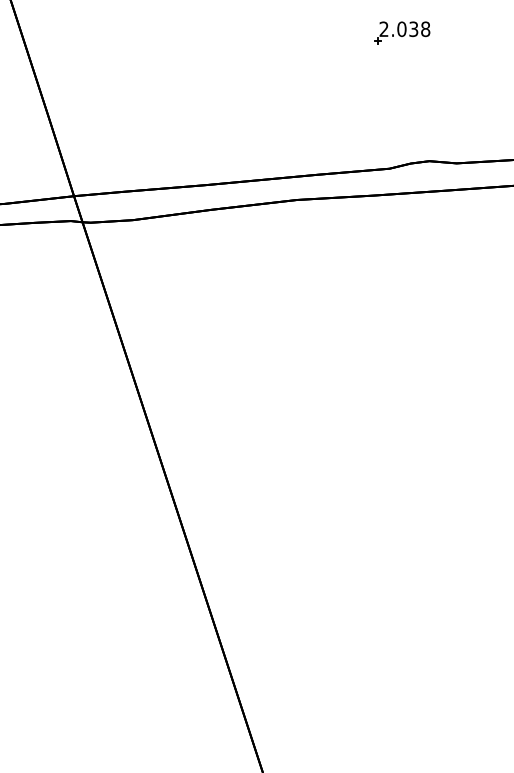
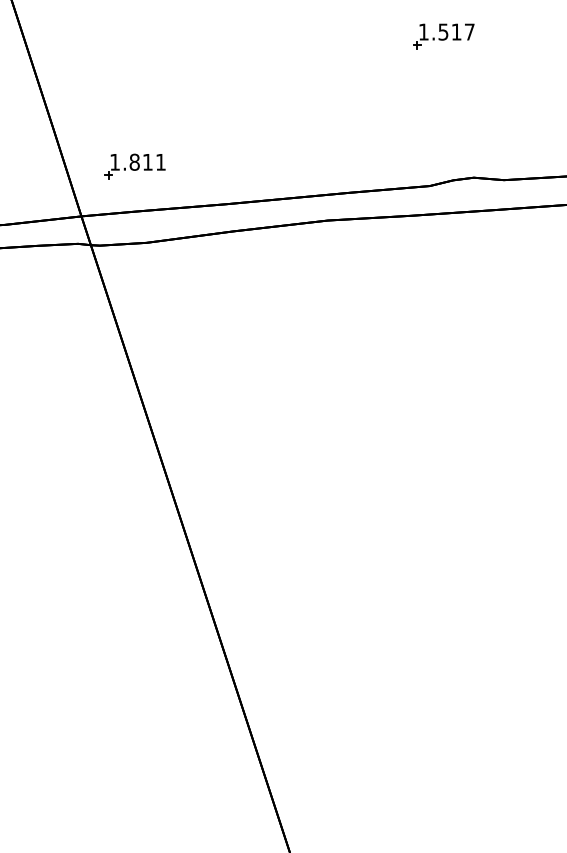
text: (404, 28) -> (446, 31), 2.038 -> 1.517
part: (122, 151) -> (134, 166), added

